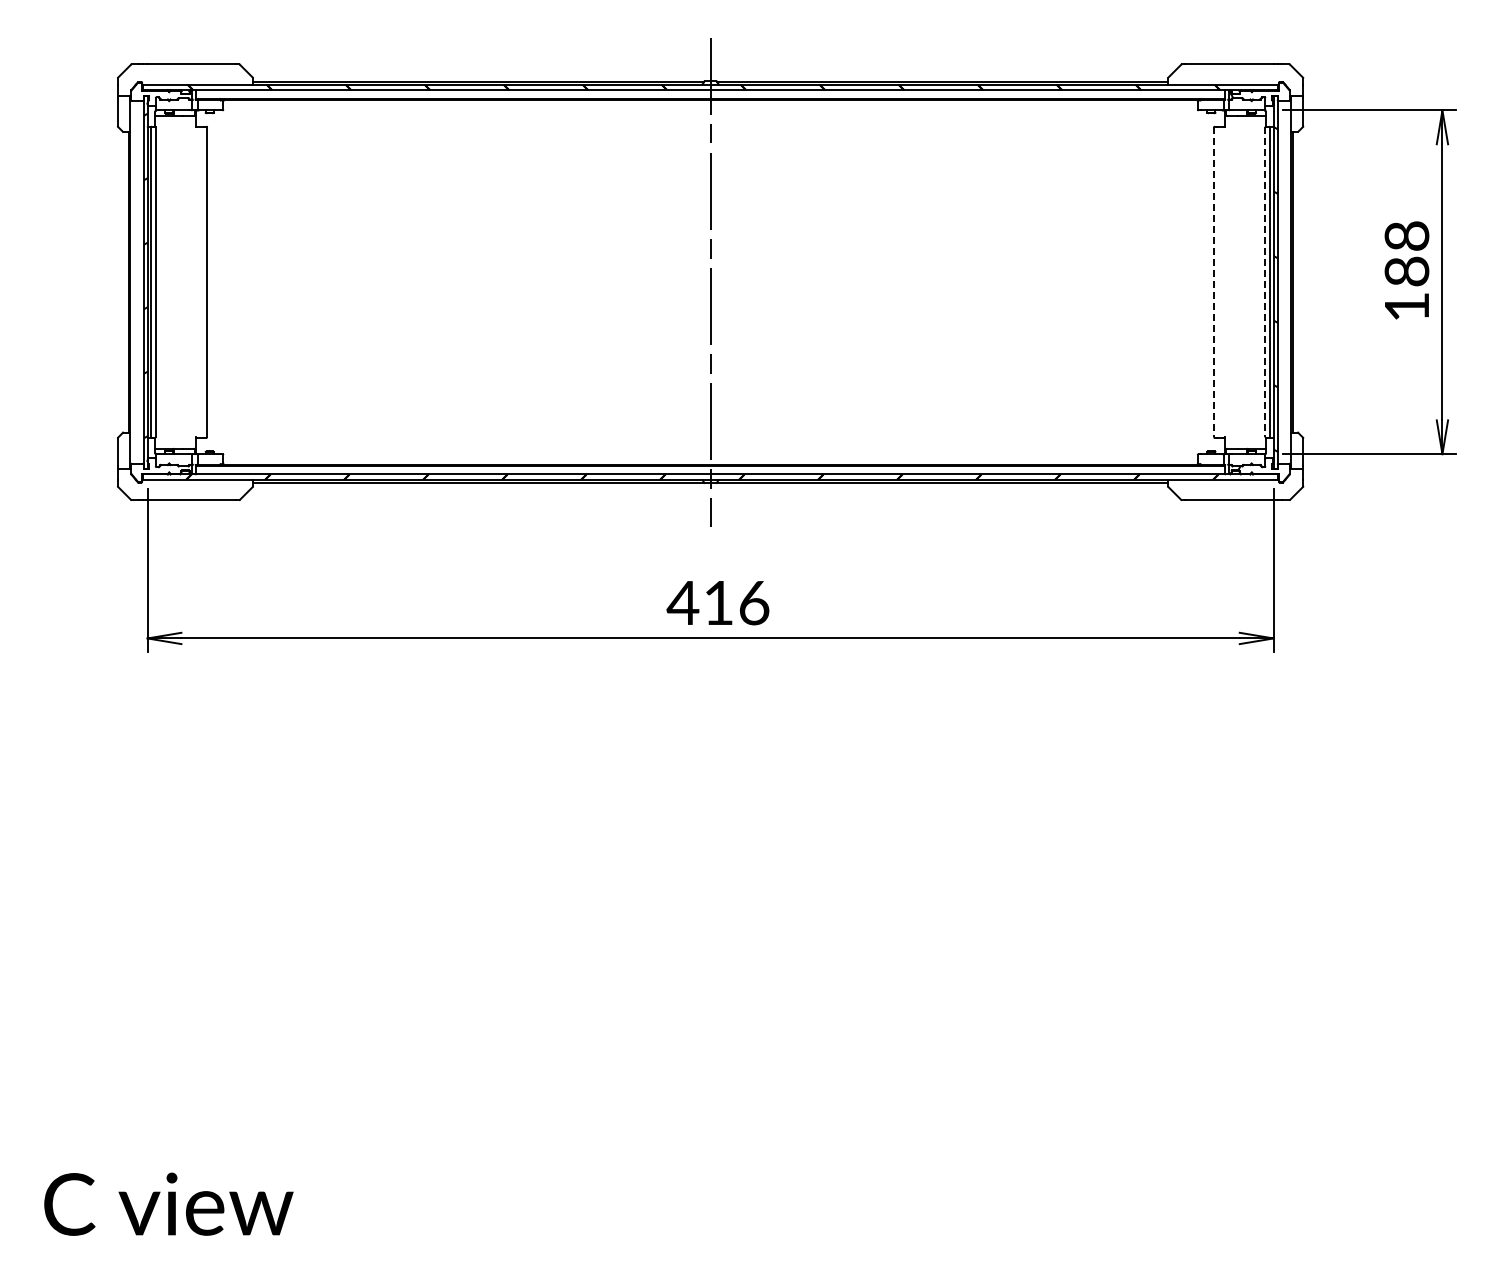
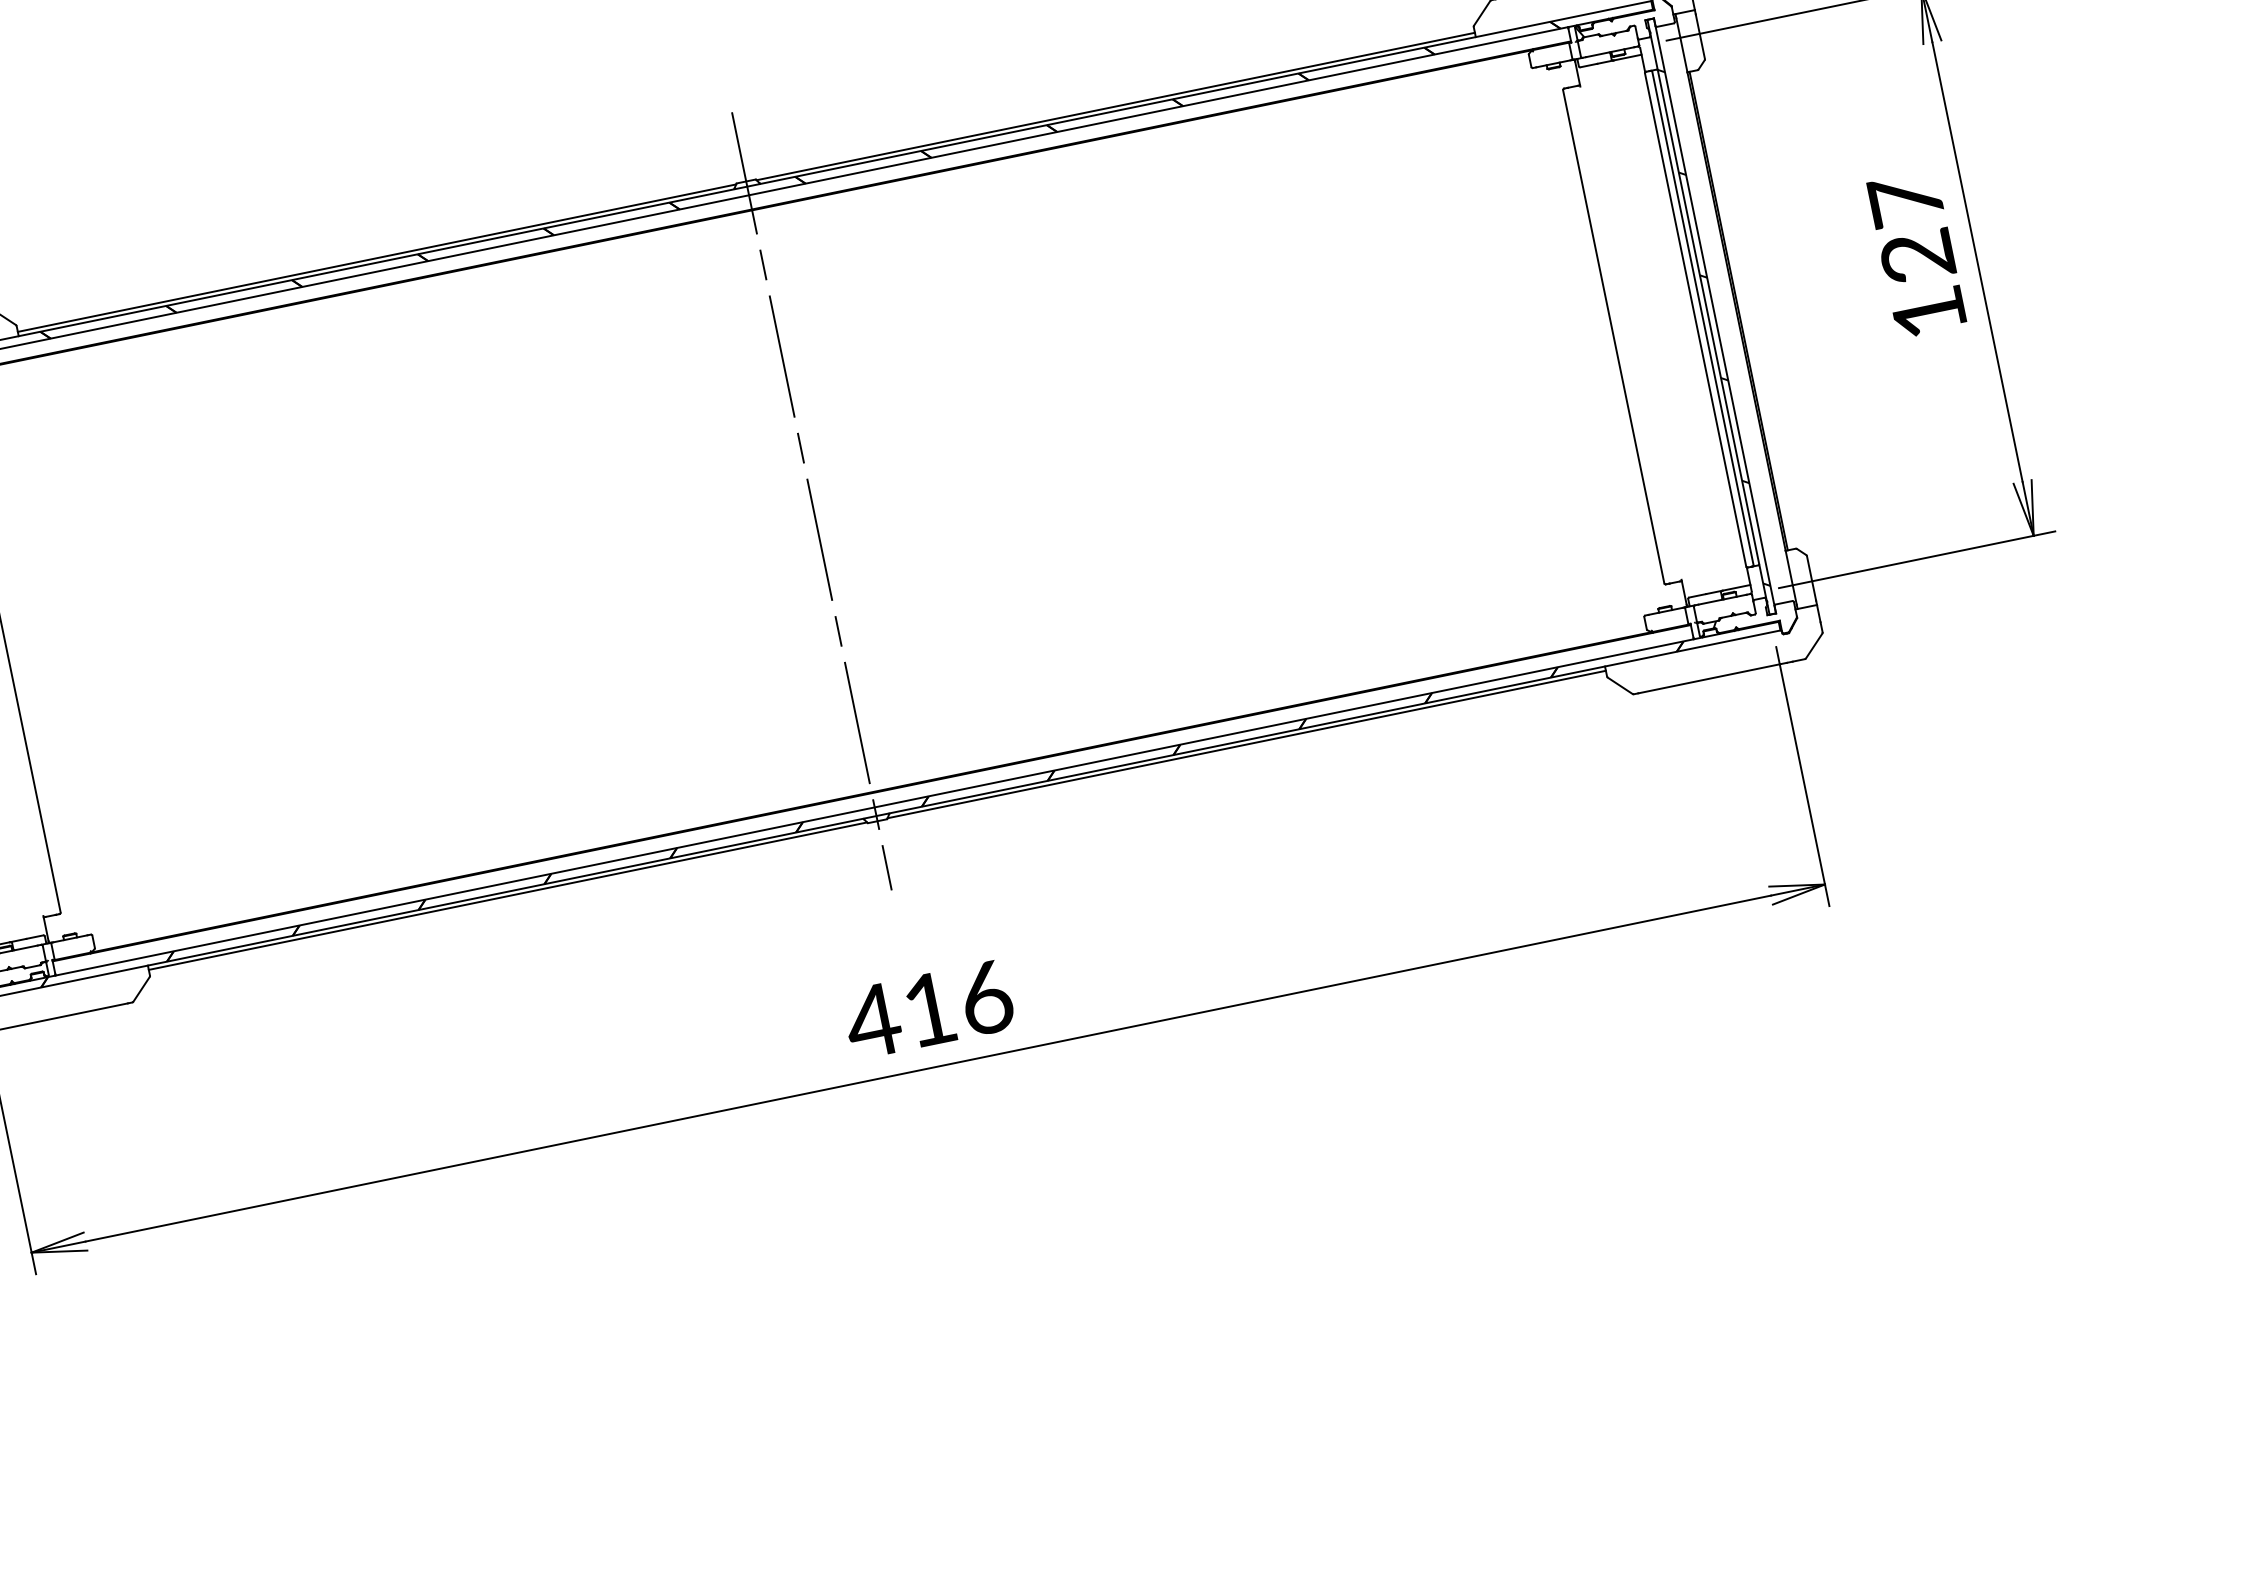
text: (1406, 253) -> (1910, 227), 188 -> 127
line: (1214, 282) -> (1614, 336), dashed -> solid
line: (1265, 282) -> (1695, 320), dashed -> solid

